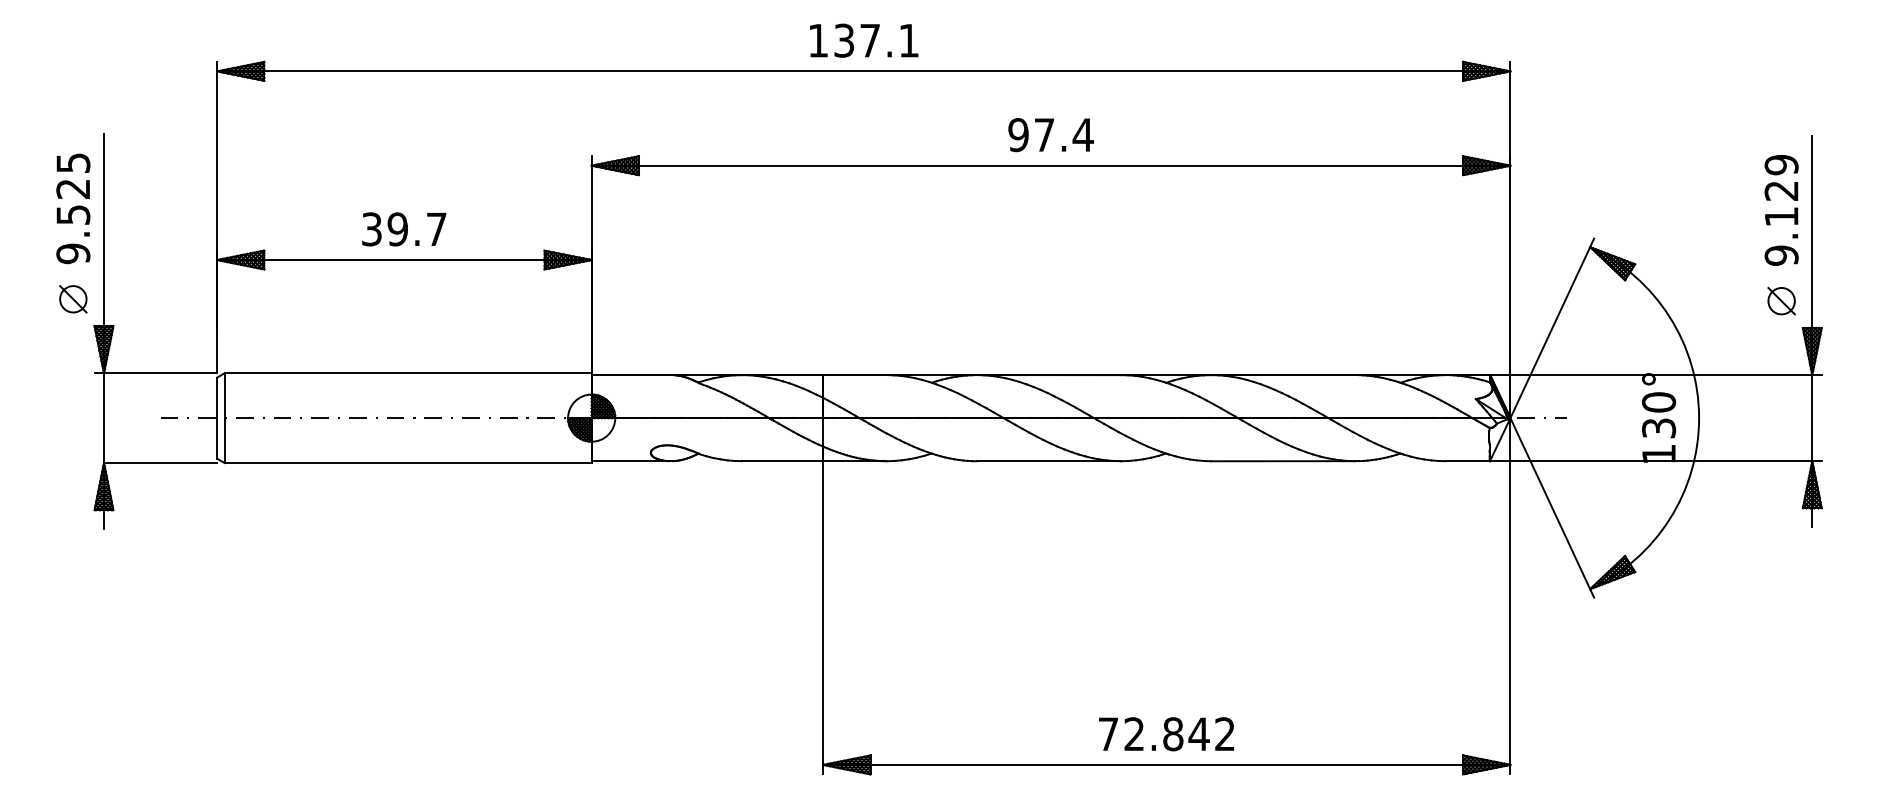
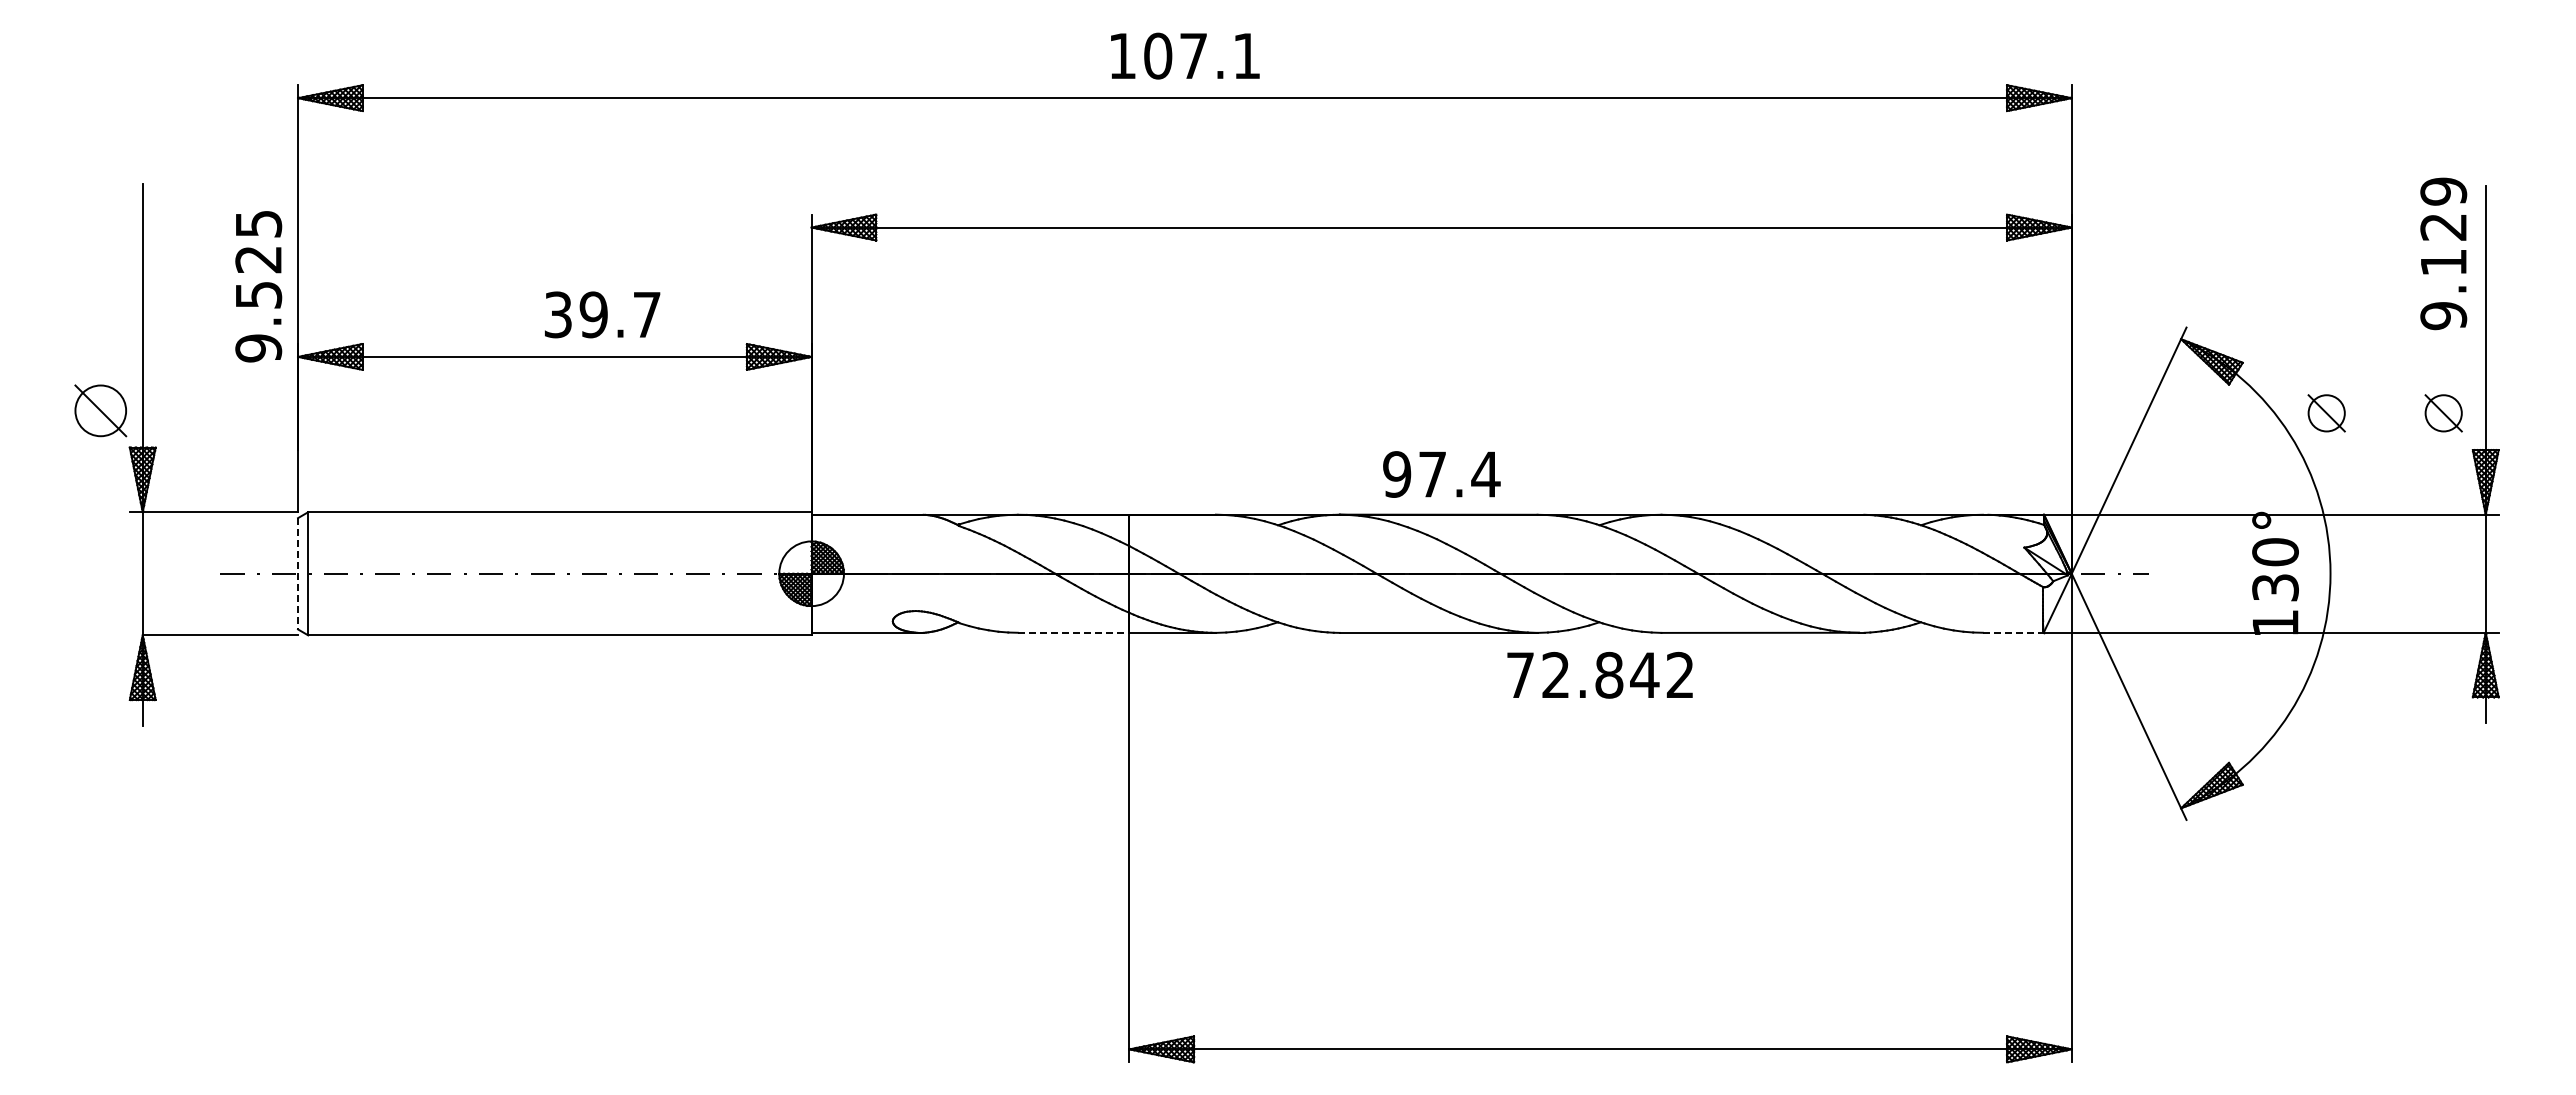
text: (844, 40) -> (1158, 55), 137.1 -> 107.1
text: (1050, 135) -> (1441, 474), moved
text: (73, 208) -> (258, 286), moved
text: (1781, 210) -> (2443, 253), moved
text: (404, 229) -> (602, 314), moved
part: (73, 299) -> (100, 410), size x1.4
part: (1696, 301) -> (2326, 413), added
line: (217, 417) -> (298, 573), solid -> dashed
line: (782, 460) -> (1073, 632), solid -> dashed
line: (1467, 460) -> (2013, 632), solid -> dashed
text: (1166, 734) -> (1599, 675), moved

